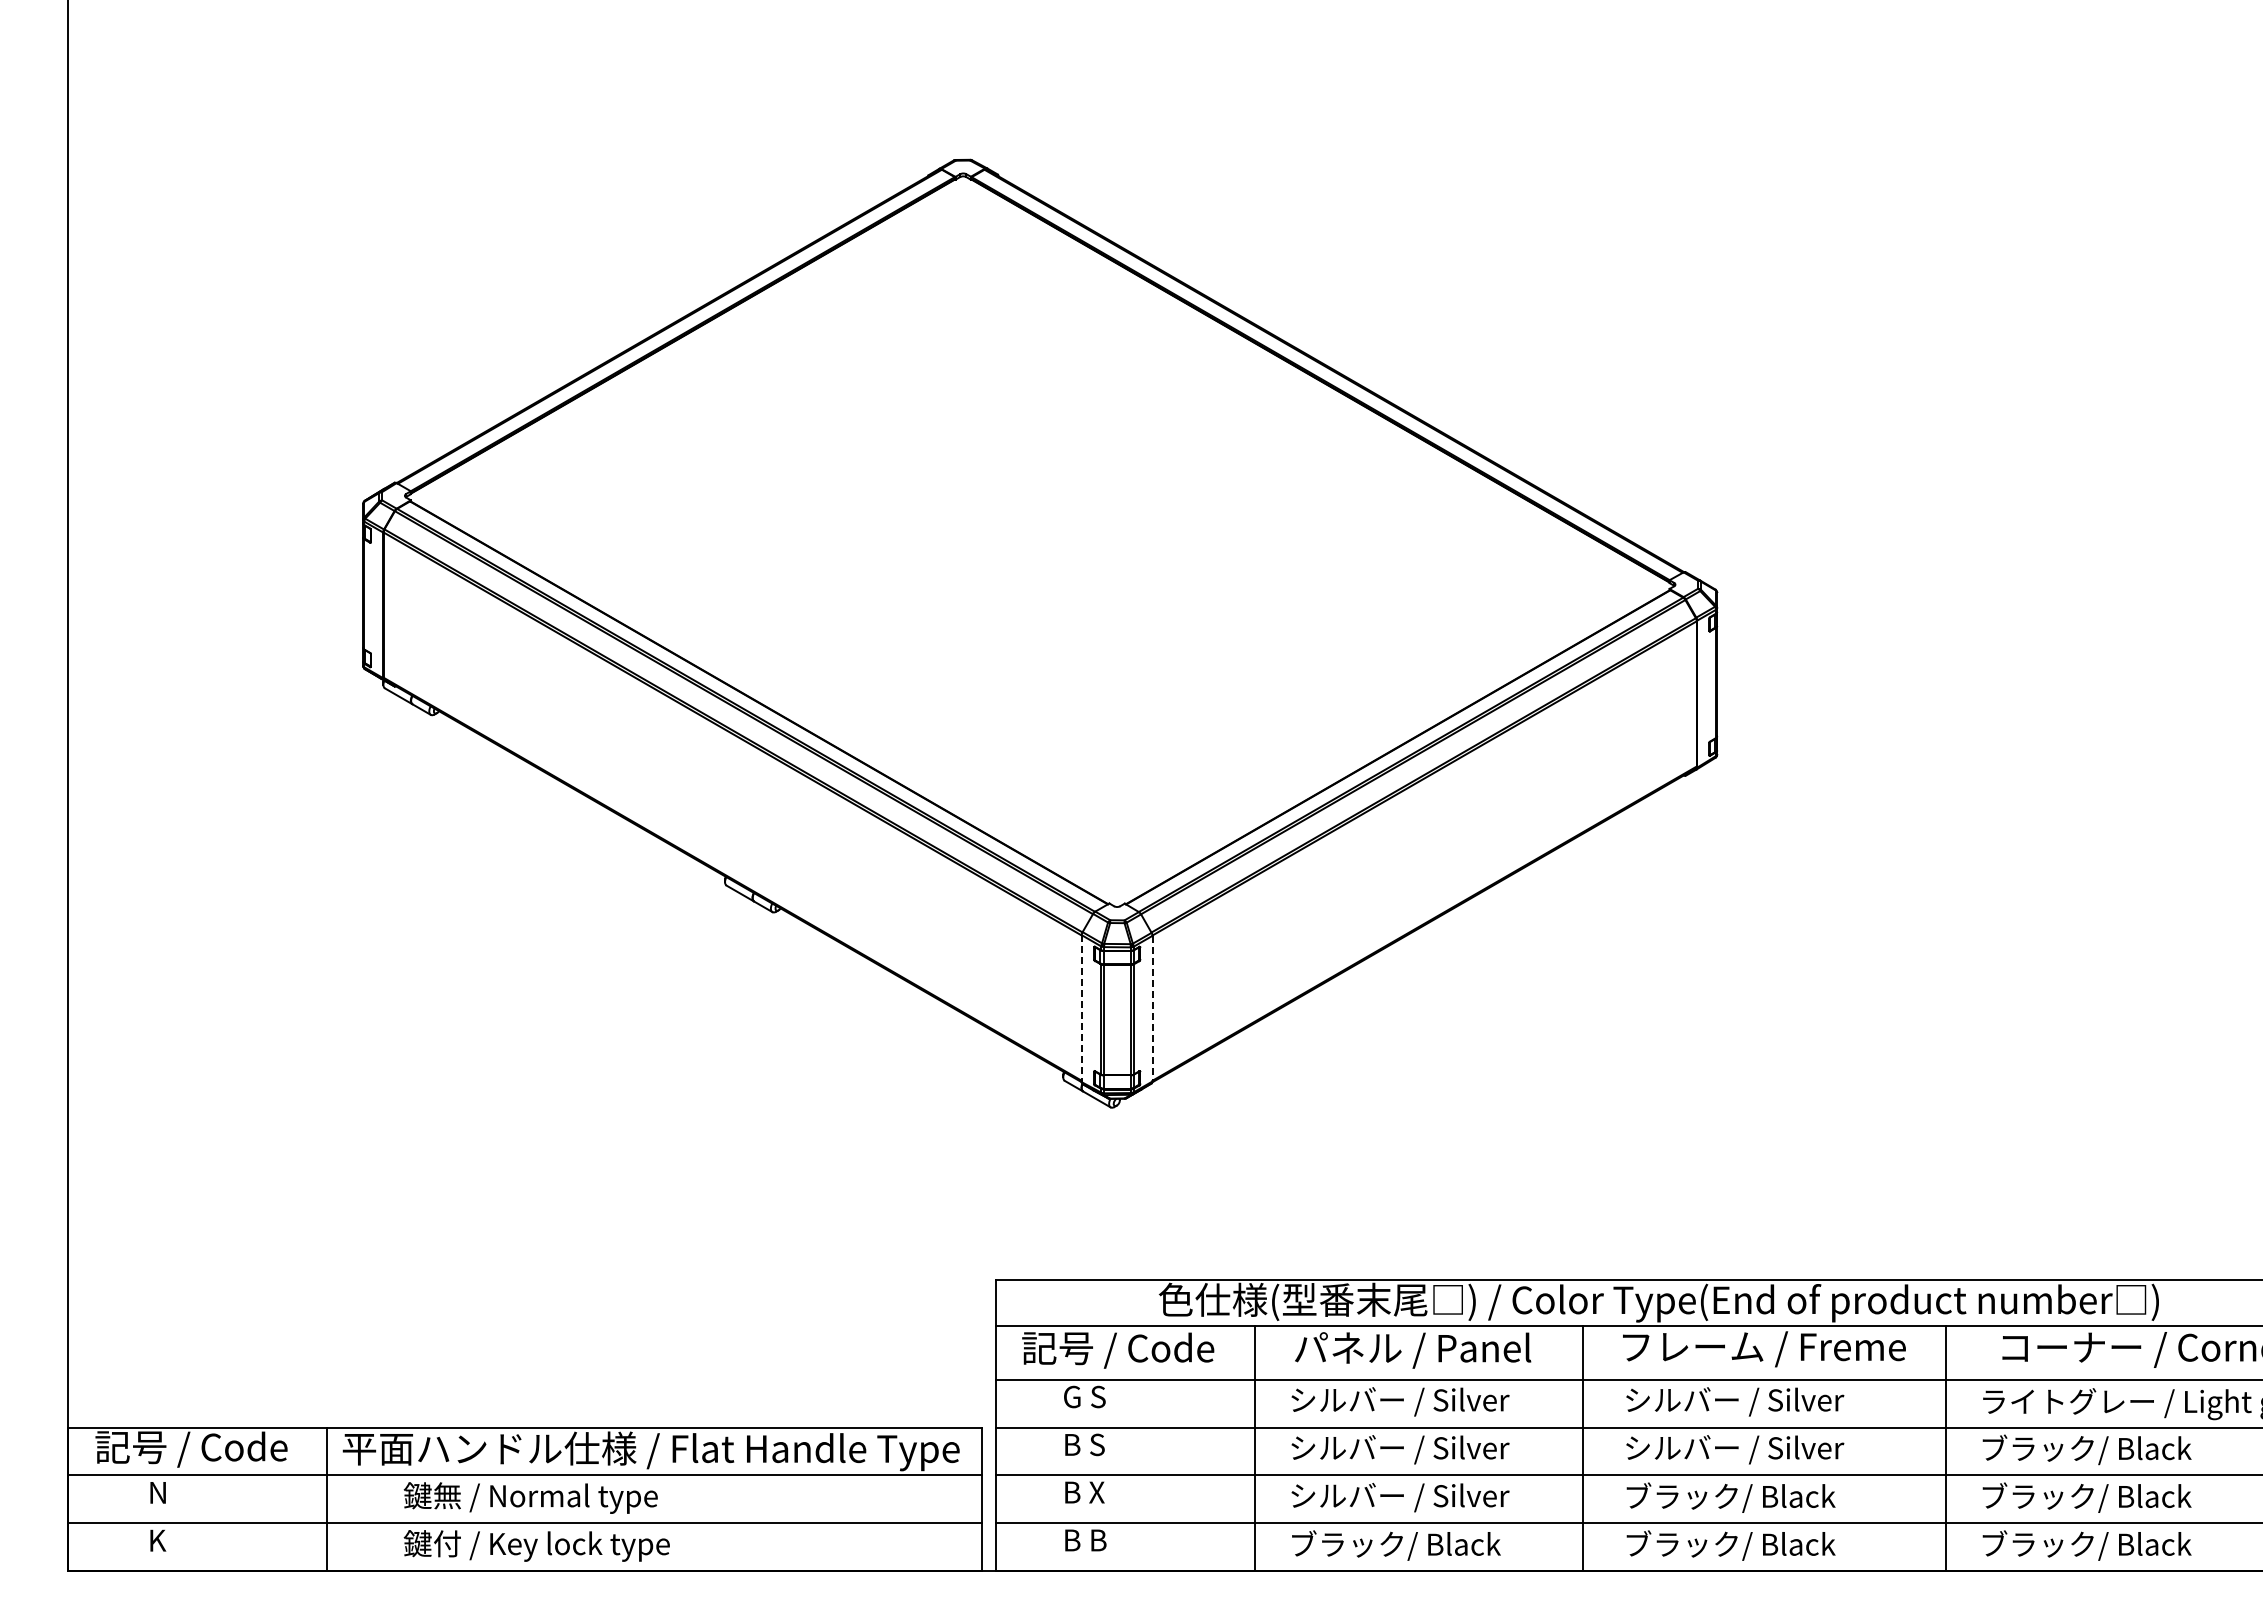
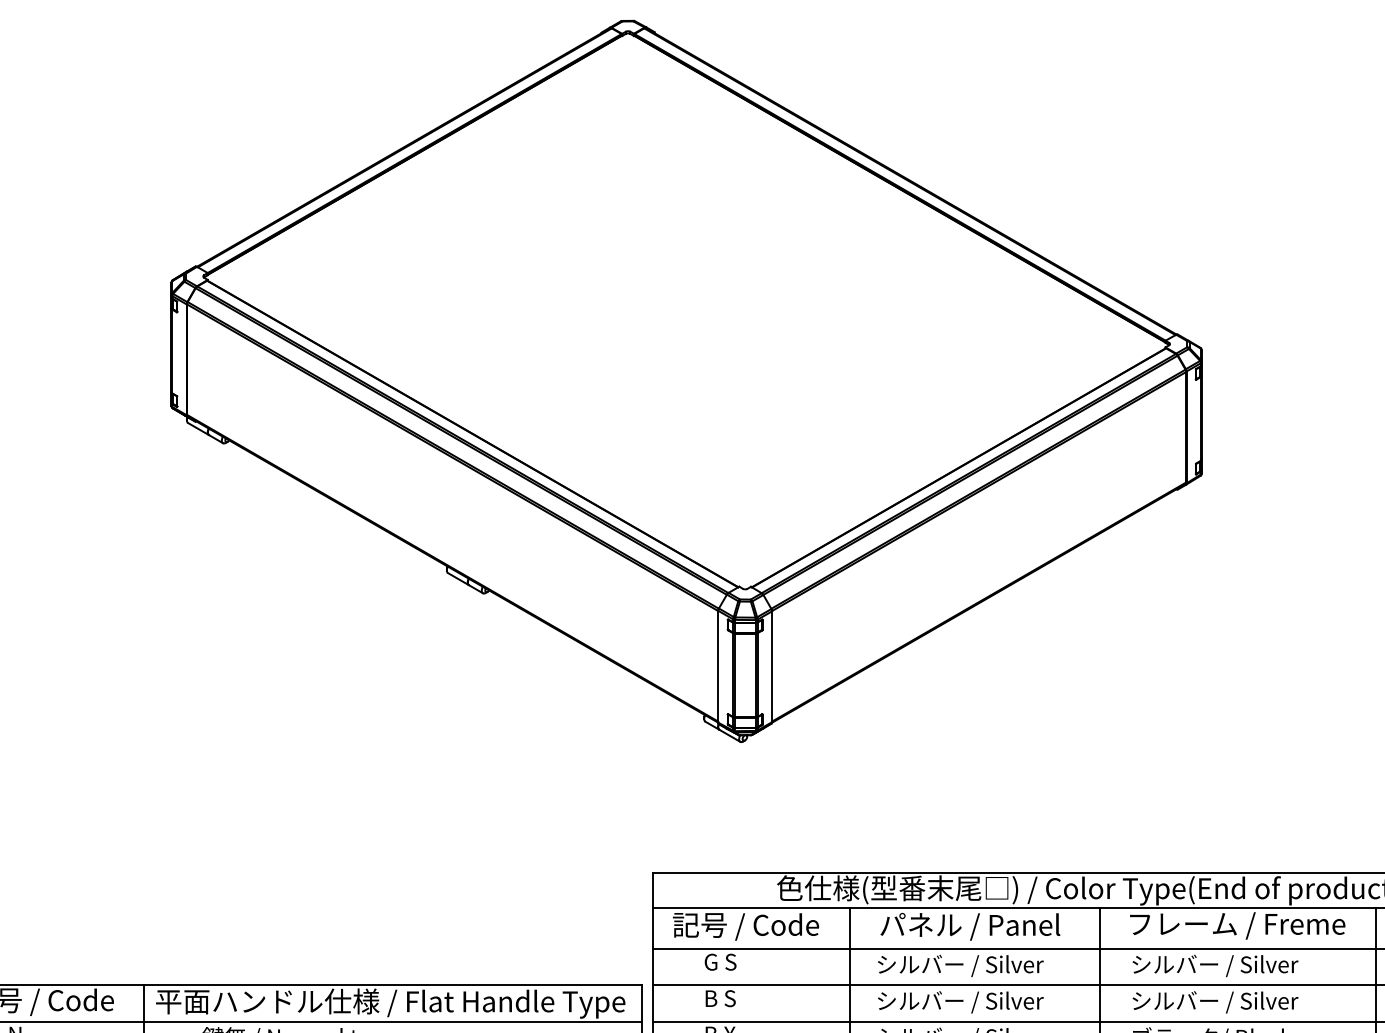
line: (1081, 1008) -> (718, 666), dashed -> solid
line: (1152, 1008) -> (772, 666), dashed -> solid

